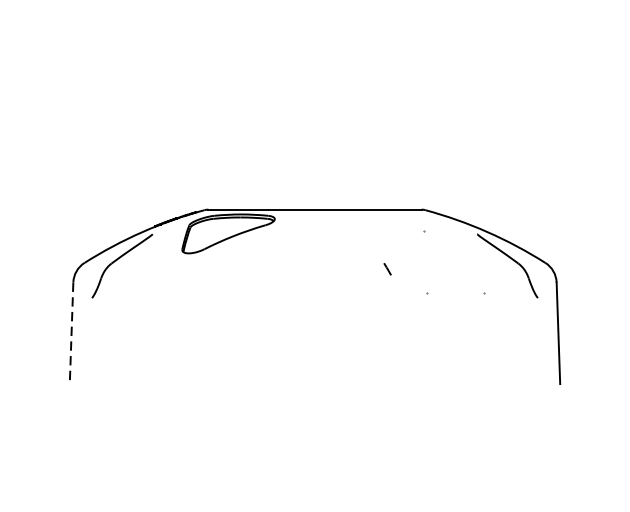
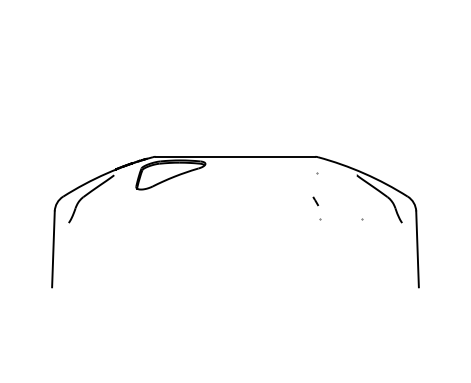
part: (387, 269) -> (315, 201), moved
line: (71, 333) -> (53, 249), dashed -> solid

